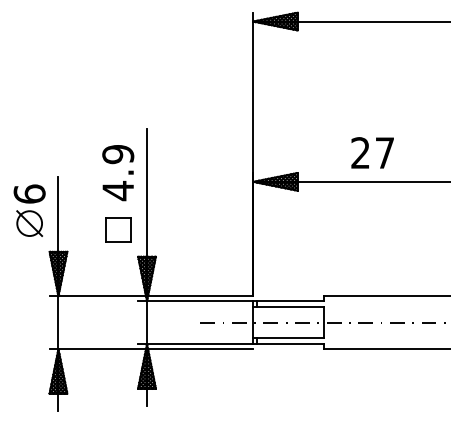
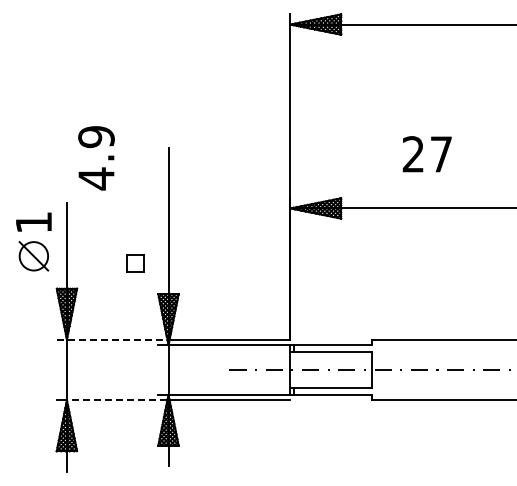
text: (371, 153) -> (426, 154), moved
text: (118, 173) -> (96, 158), moved
text: (29, 194) -> (33, 222), 6 -> 1
part: (118, 229) -> (135, 263), size x0.6
line: (98, 296) -> (112, 339), solid -> dashed
line: (101, 349) -> (116, 400), solid -> dashed

